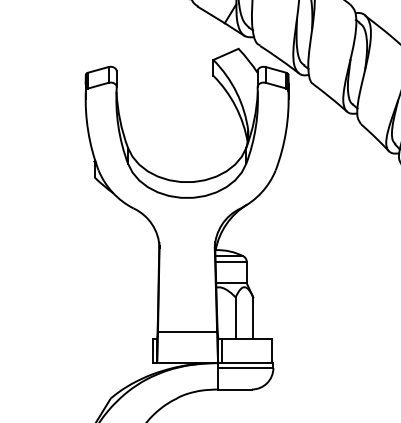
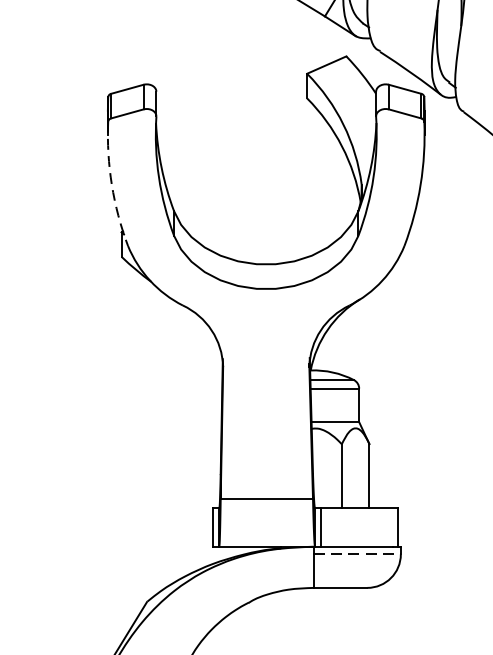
arc: (88, 131) -> (112, 185), solid -> dashed
line: (245, 368) -> (357, 555), solid -> dashed

